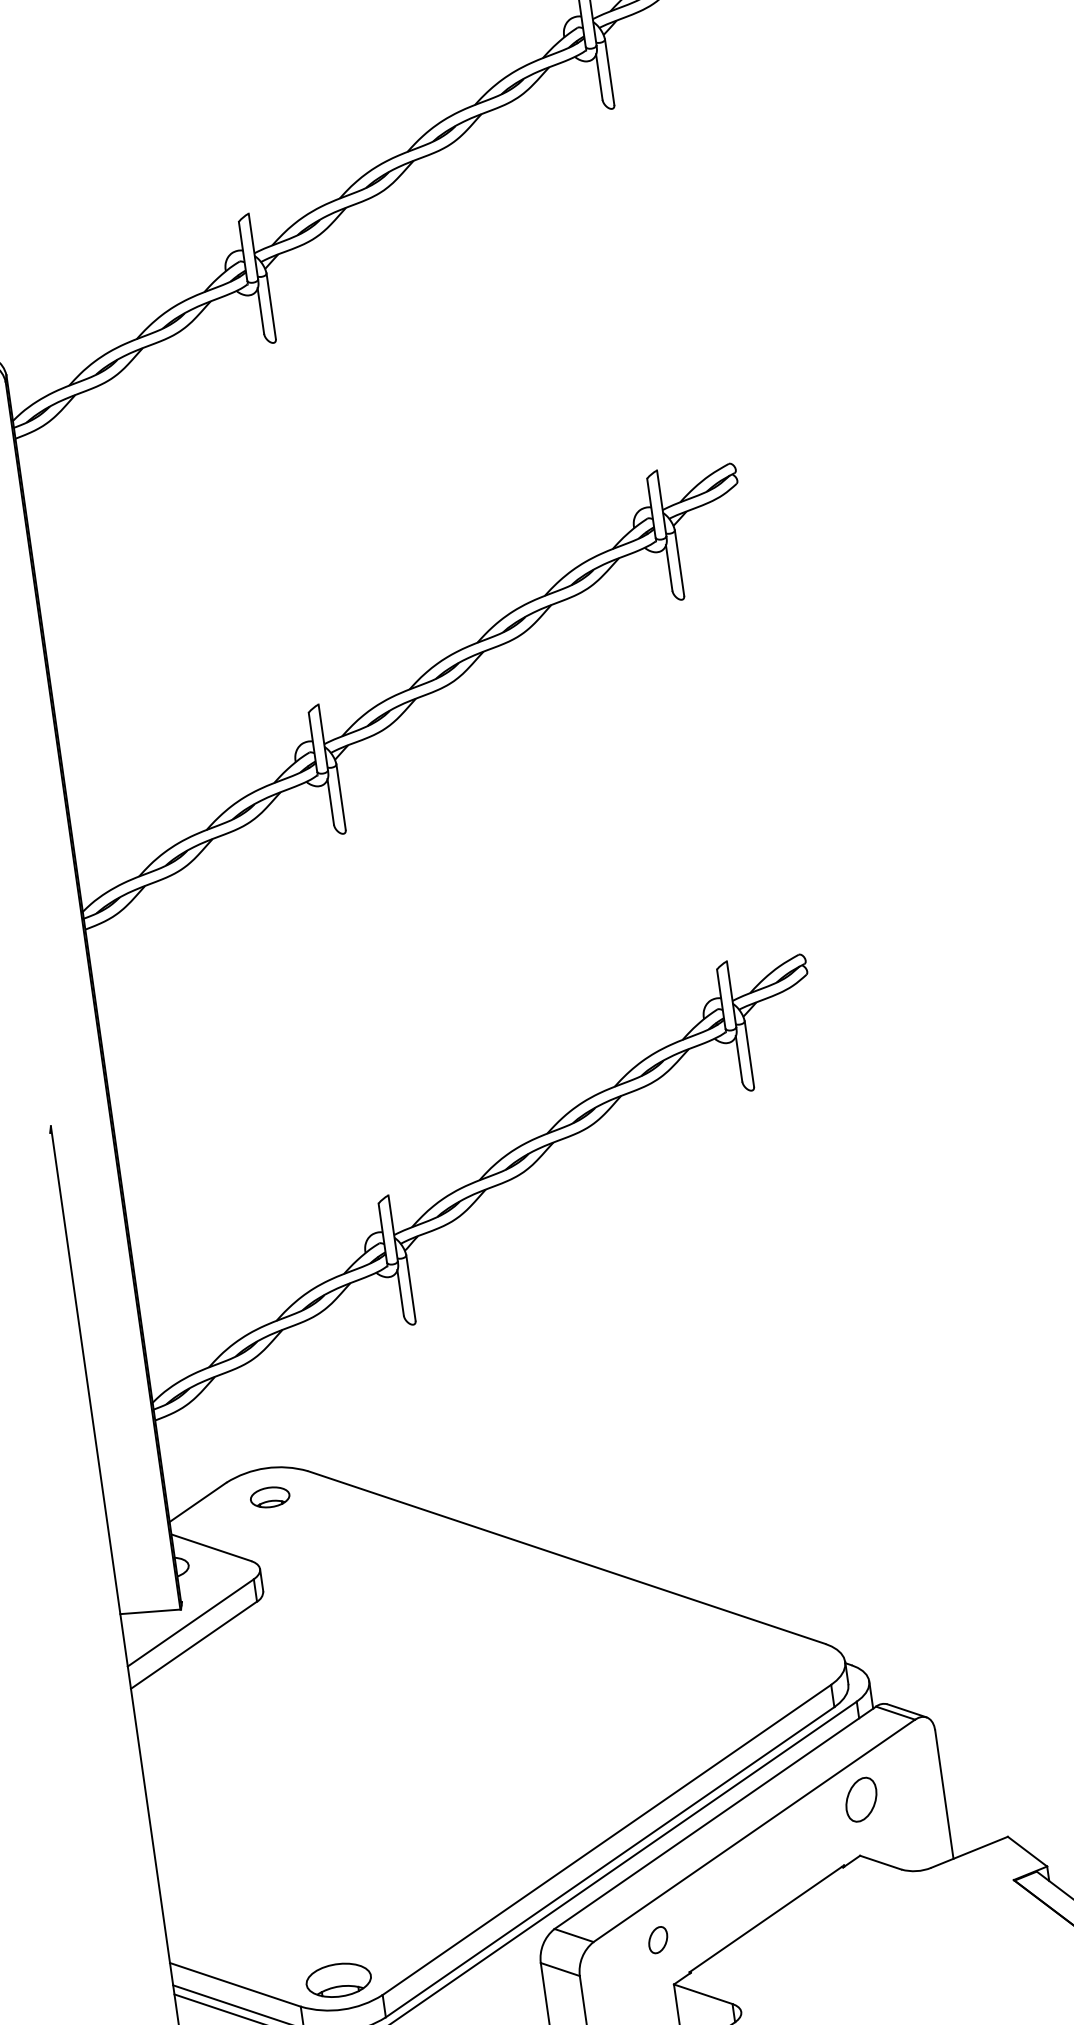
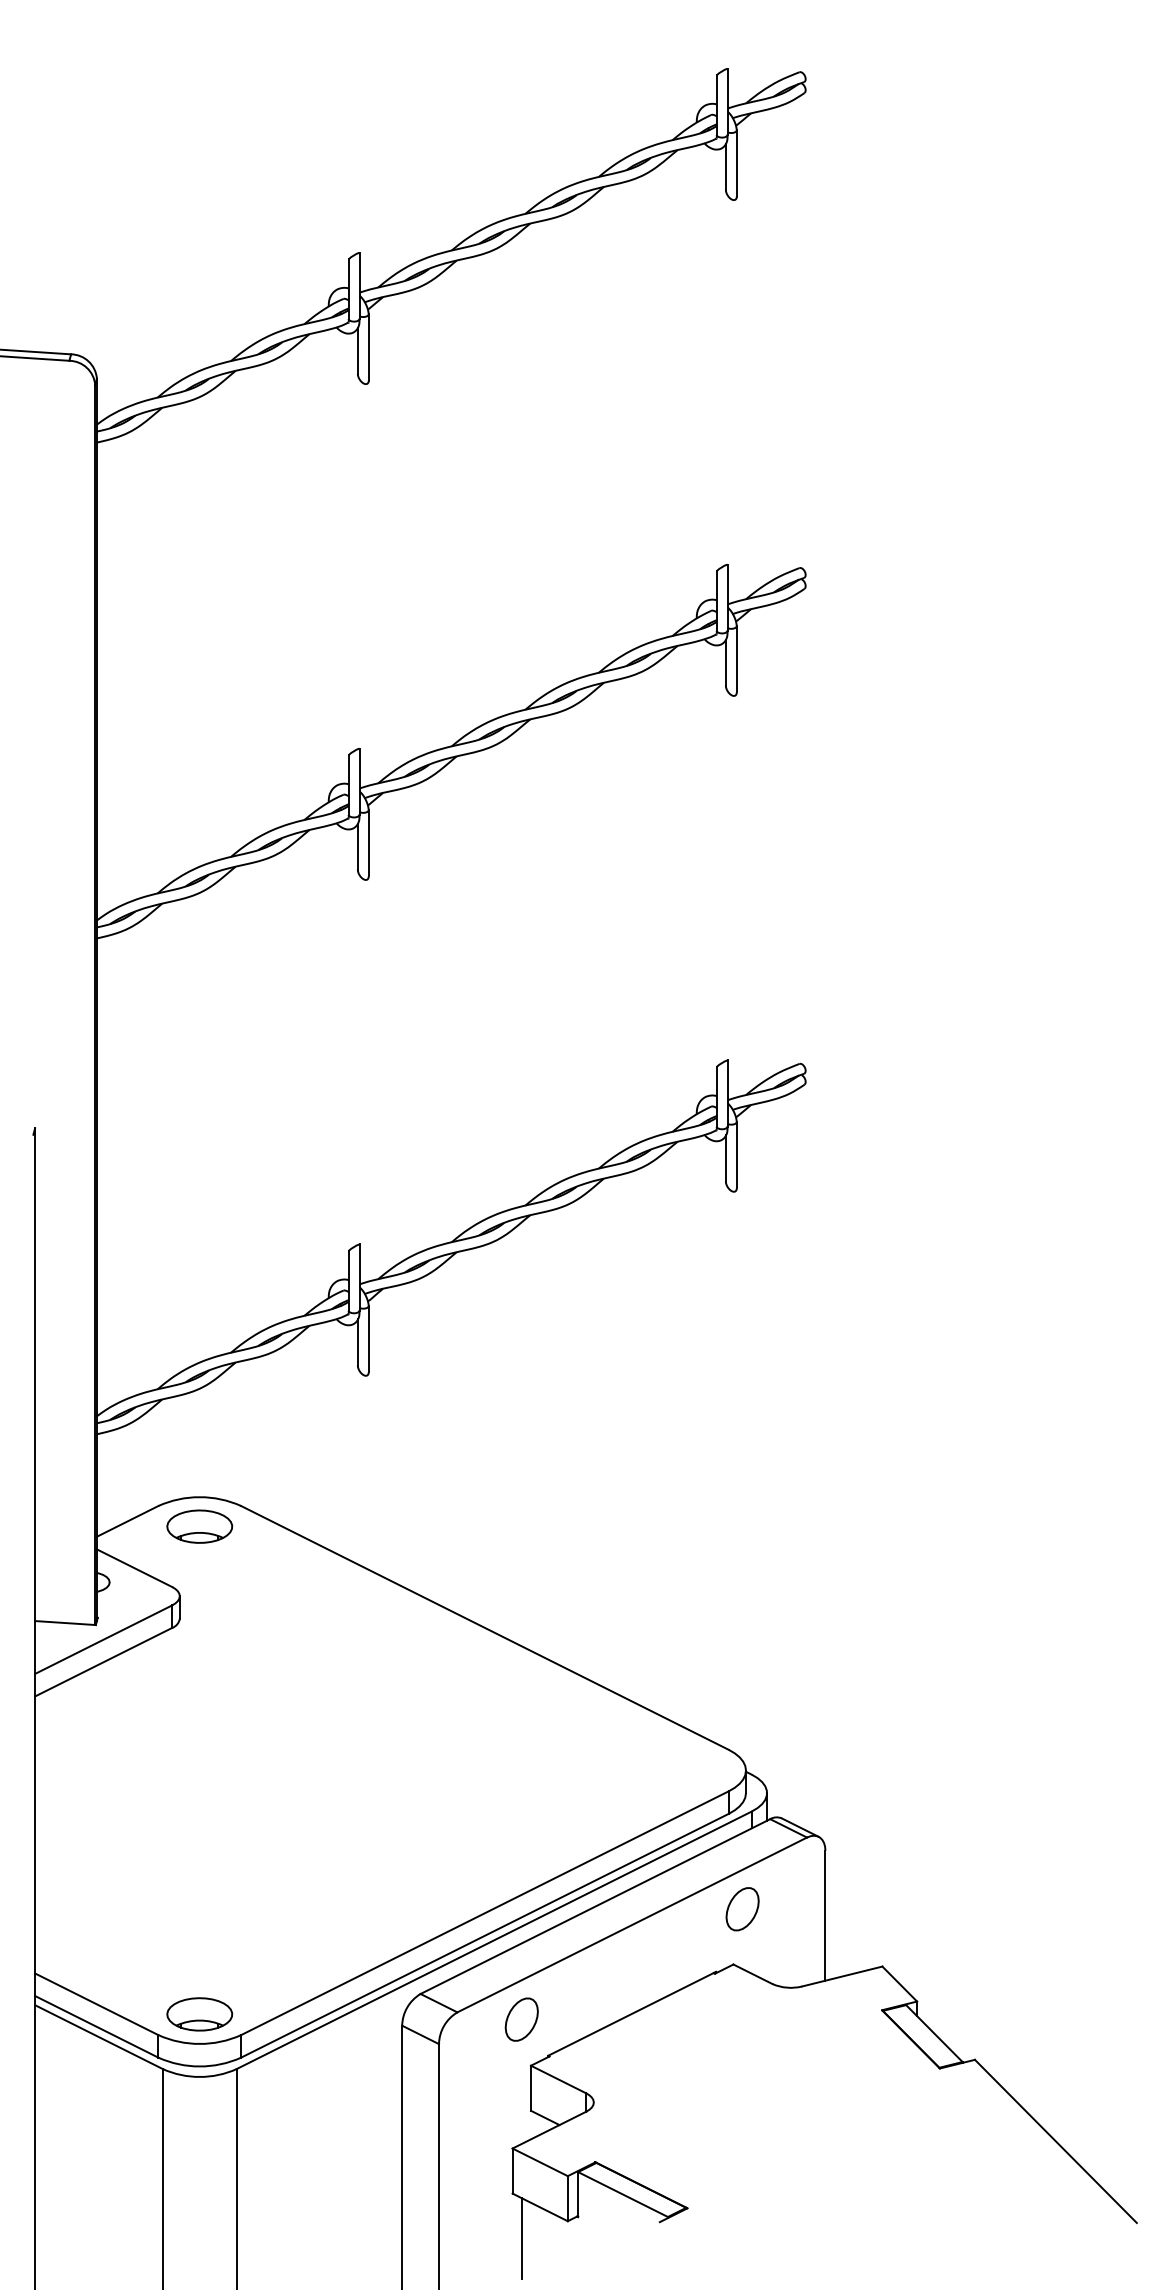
part: (269, 1497) -> (199, 1526), size x1.67
part: (658, 1940) -> (521, 2019), size x1.67

